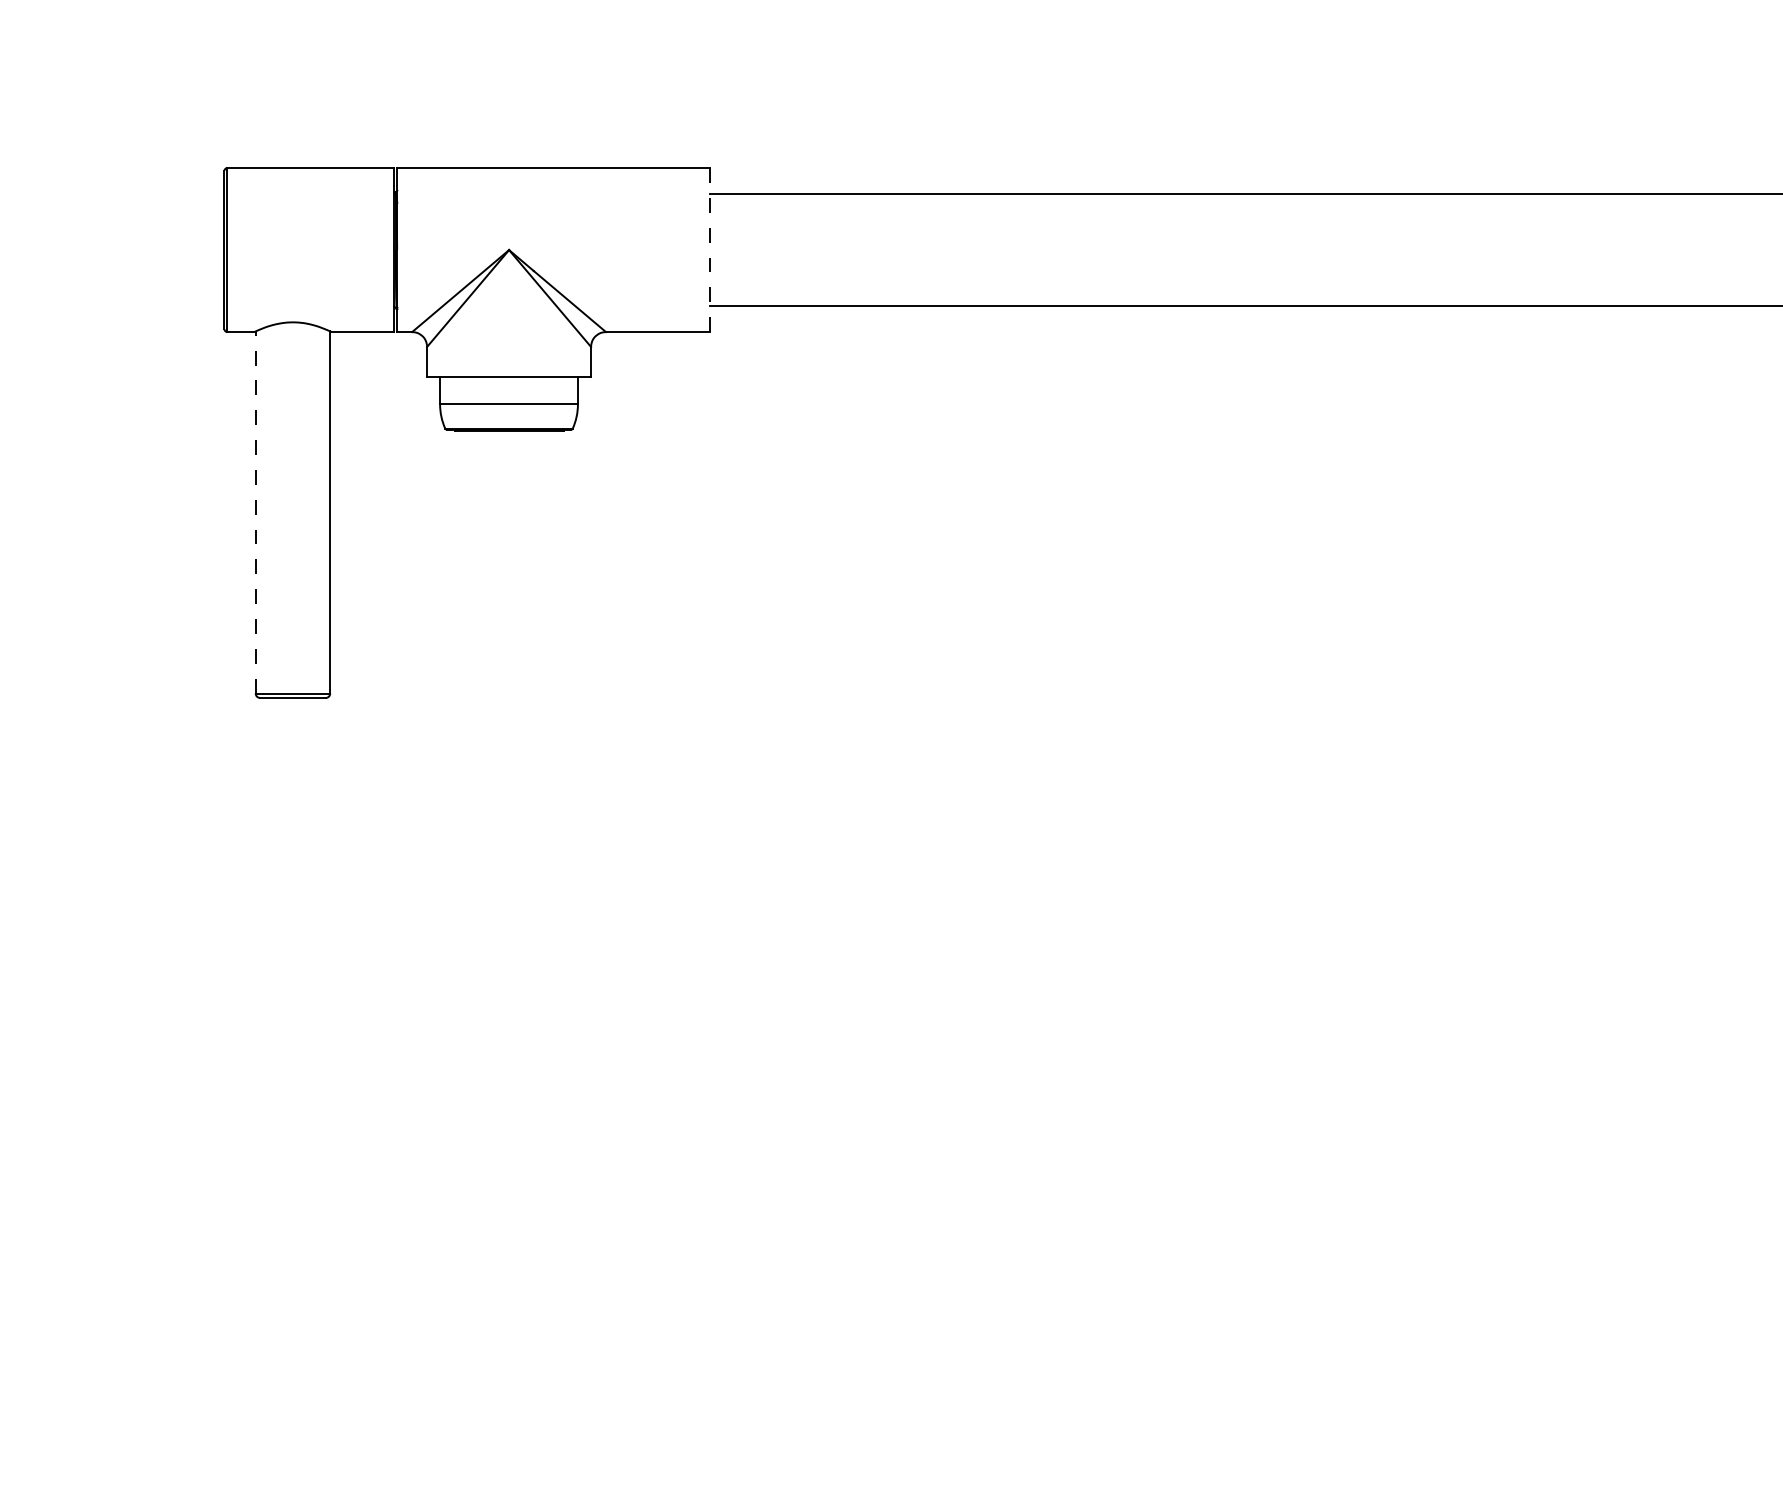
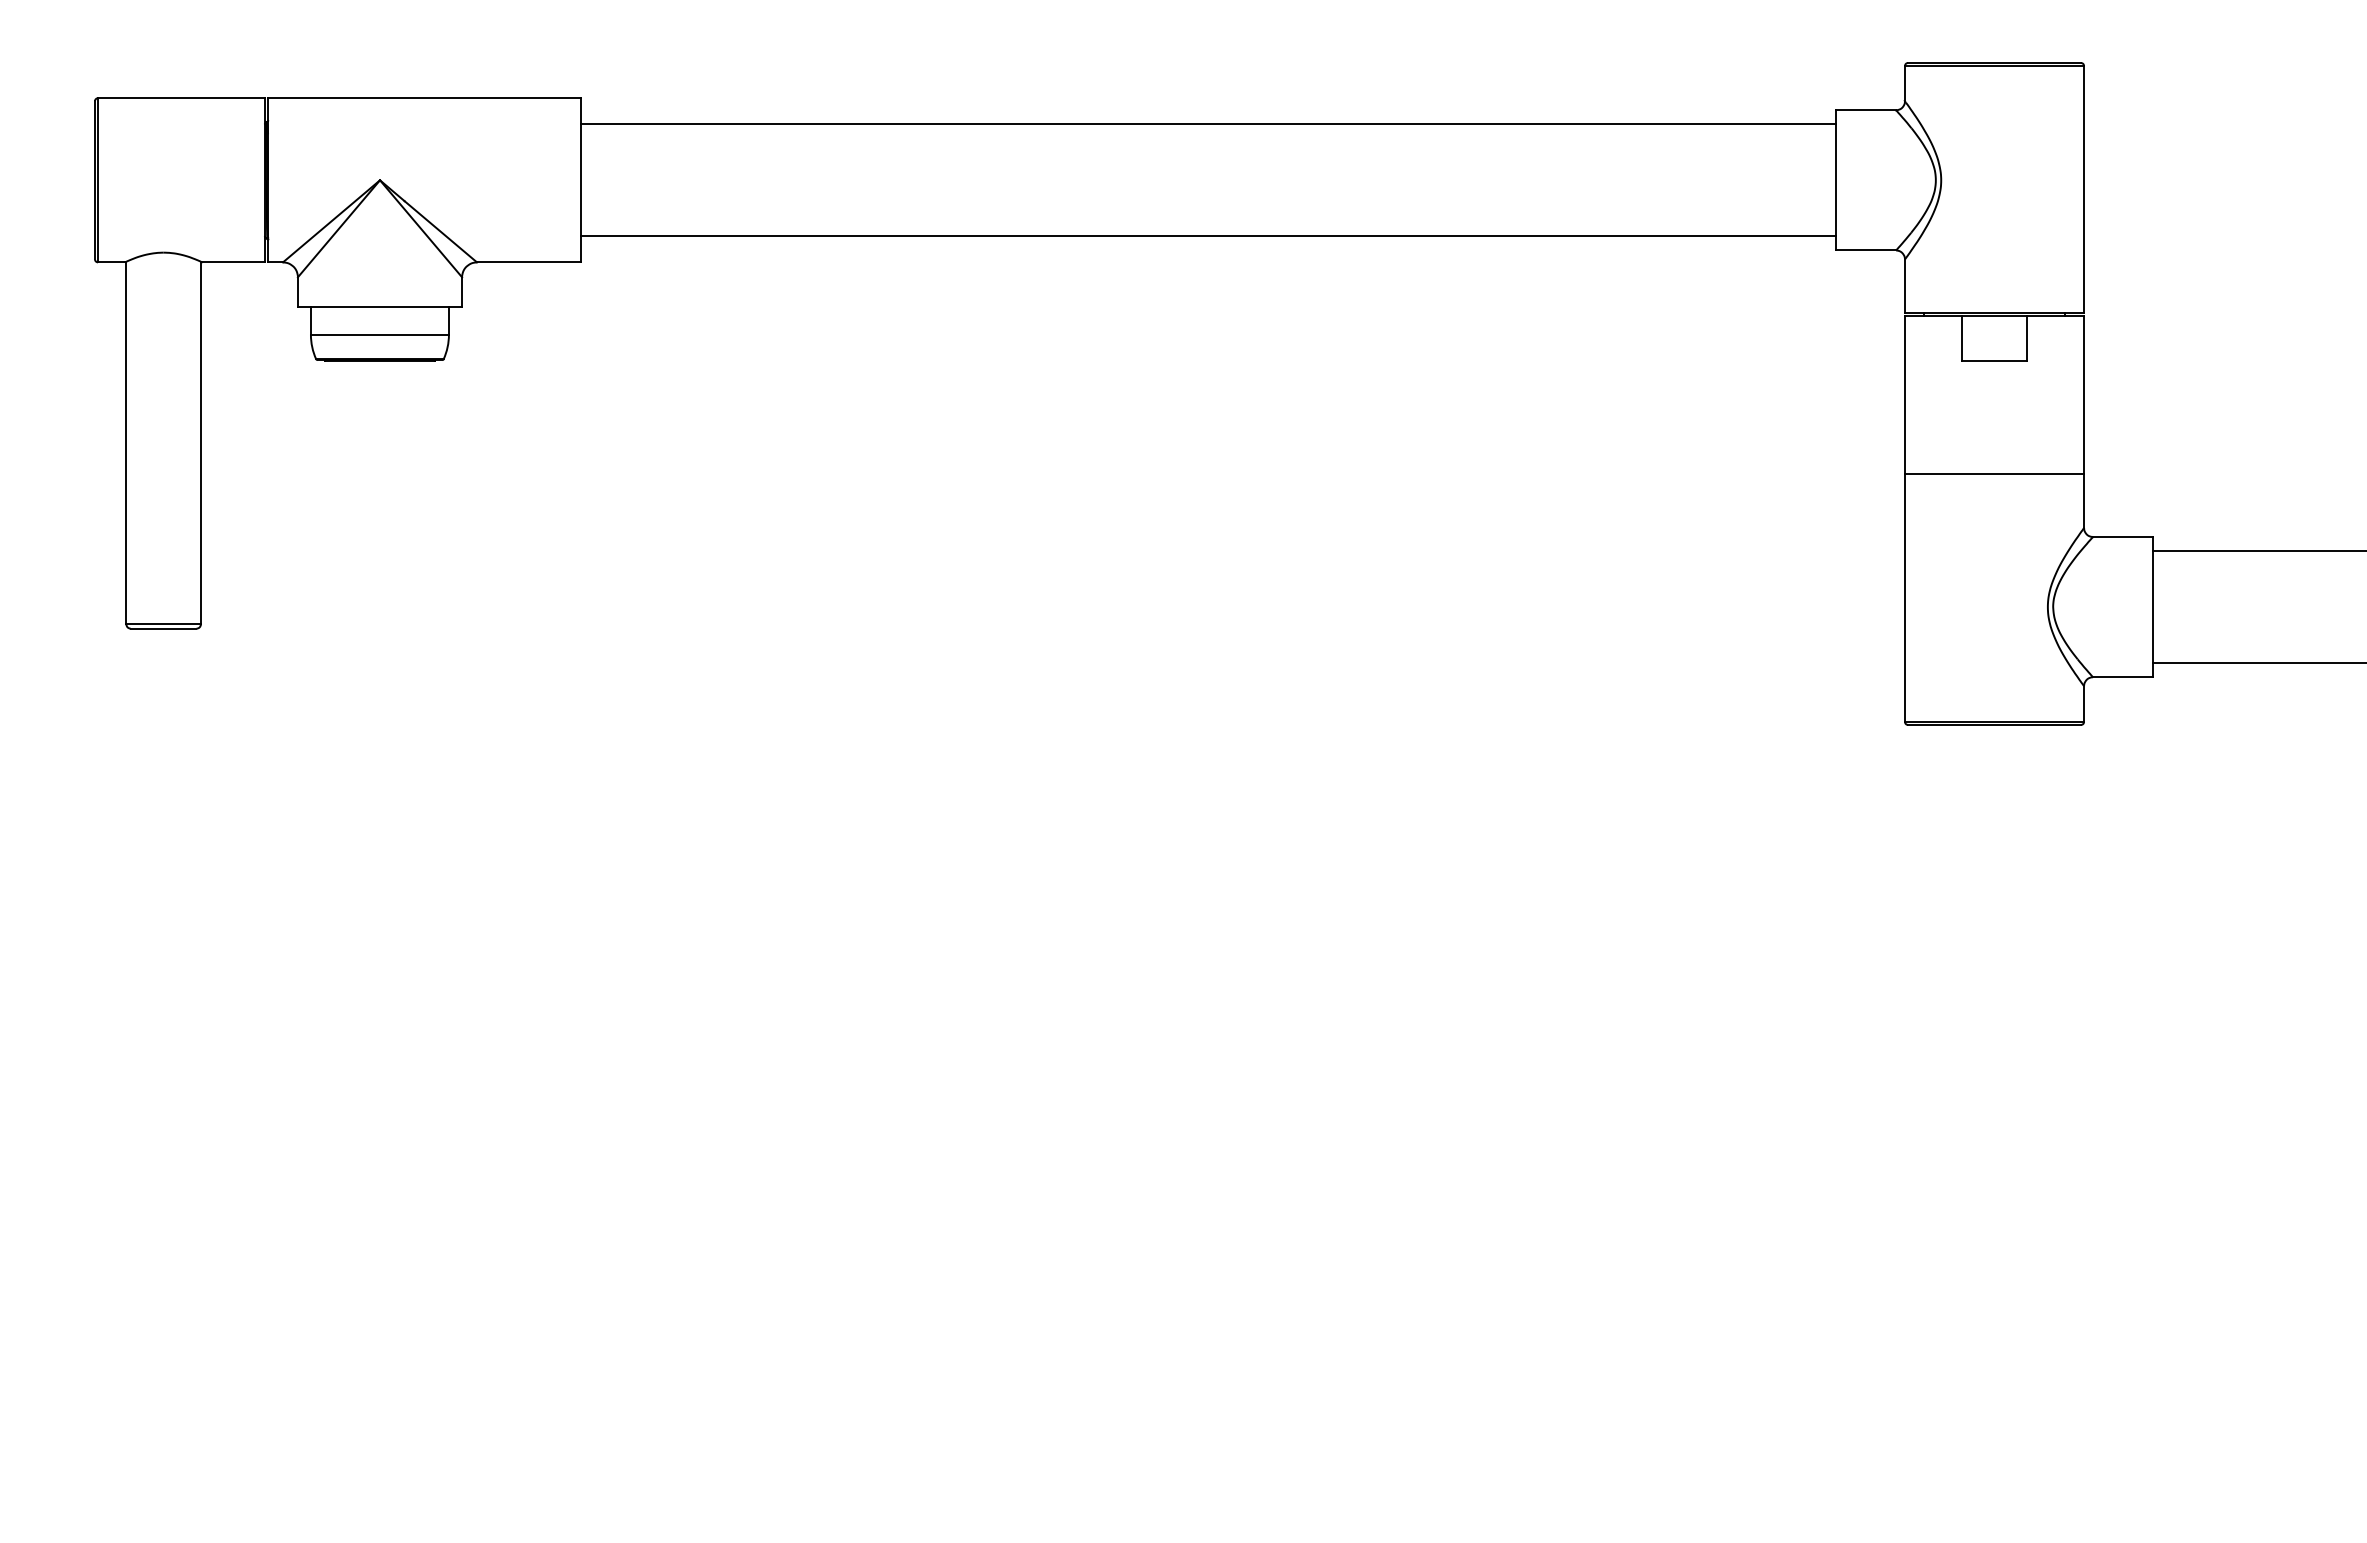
line: (710, 249) -> (581, 179), dashed -> solid
line: (255, 511) -> (126, 442), dashed -> solid

